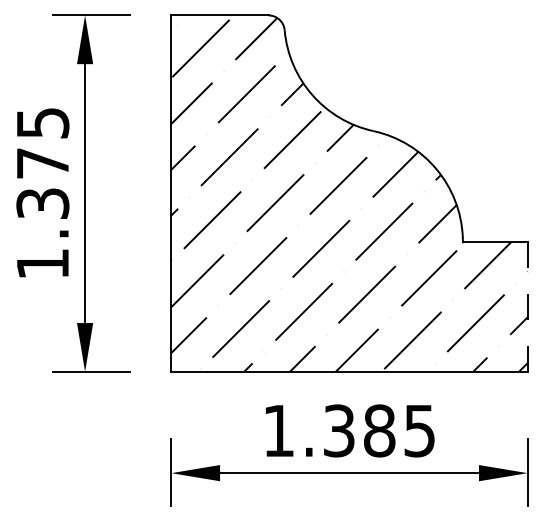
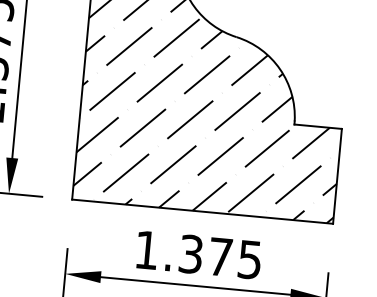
line: (527, 306) -> (337, 176), dashed -> solid
text: (379, 430) -> (220, 256), 1.385 -> 1.375

